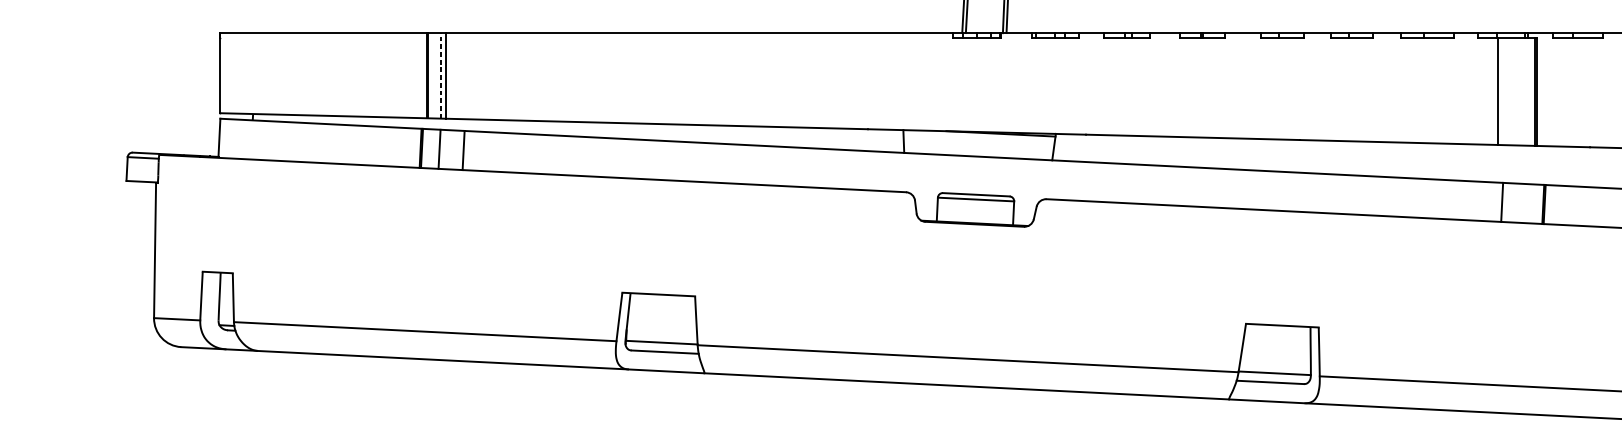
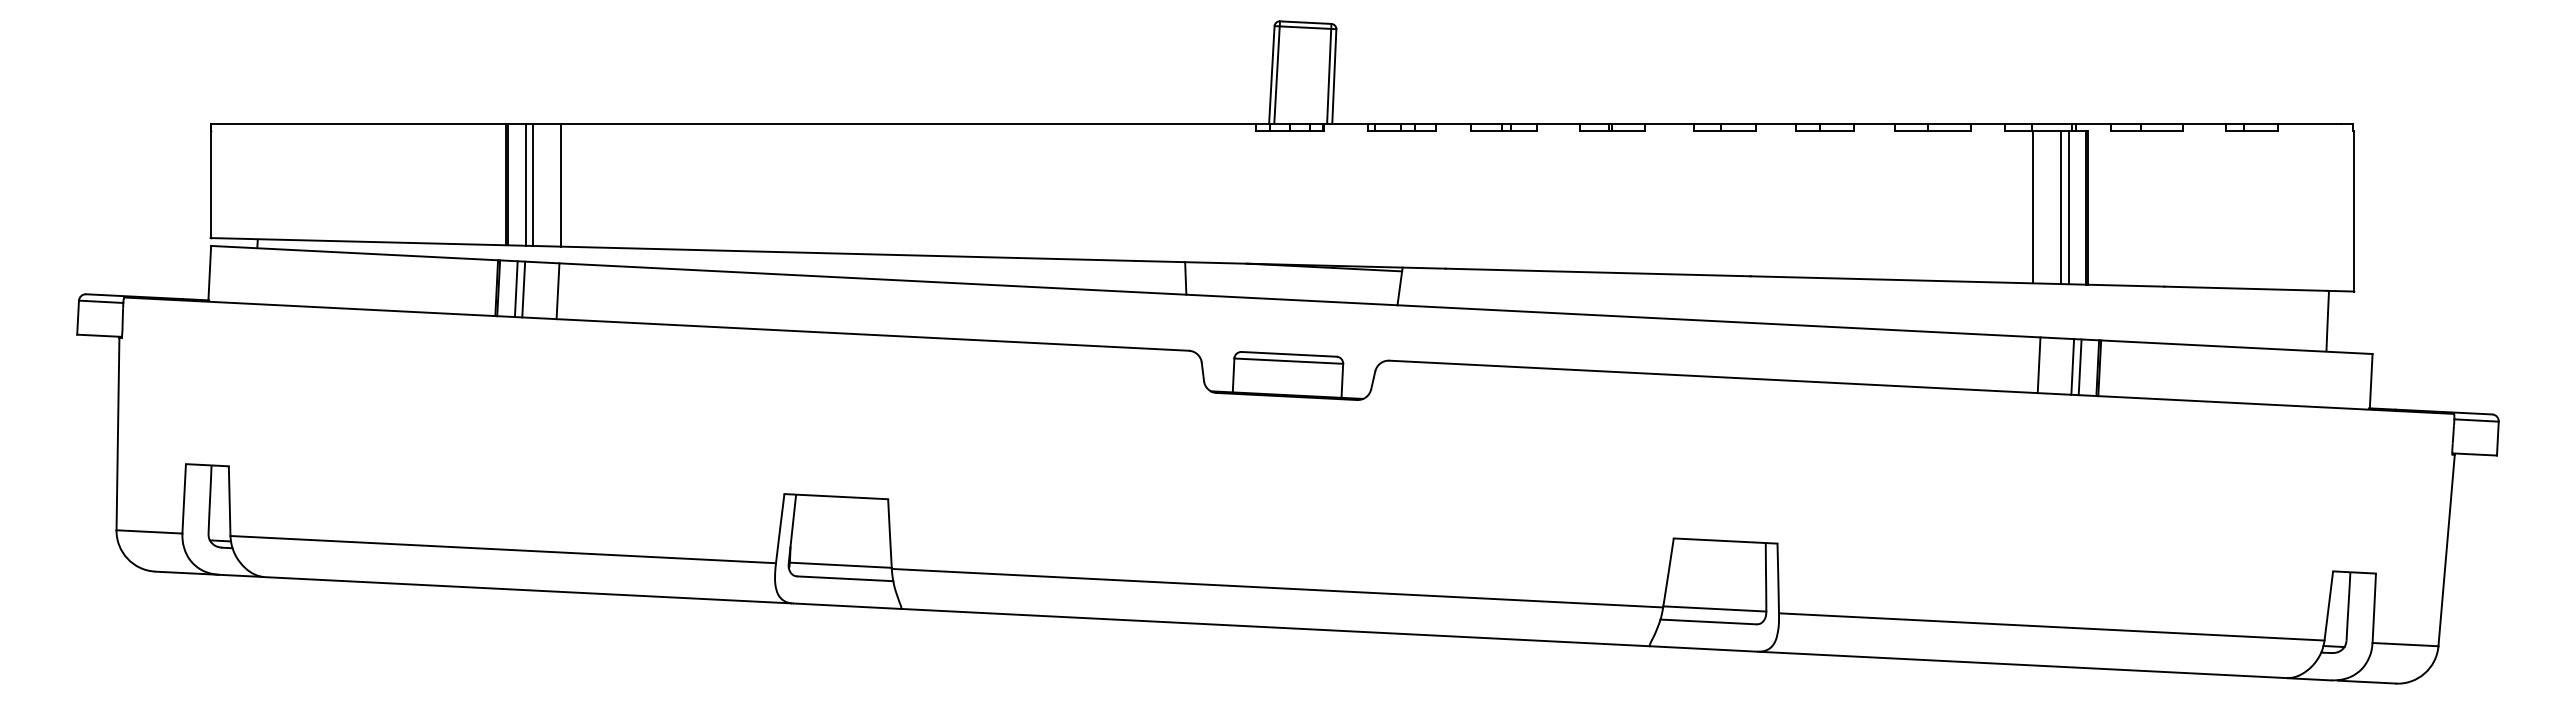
line: (440, 75) -> (525, 184), dashed -> solid
line: (466, 75) -> (561, 184), added
line: (1517, 91) -> (2061, 207), added
line: (1522, 91) -> (2068, 207), added
line: (433, 149) -> (515, 289), added
line: (1525, 203) -> (2072, 366), added
line: (1530, 203) -> (2079, 367), added

